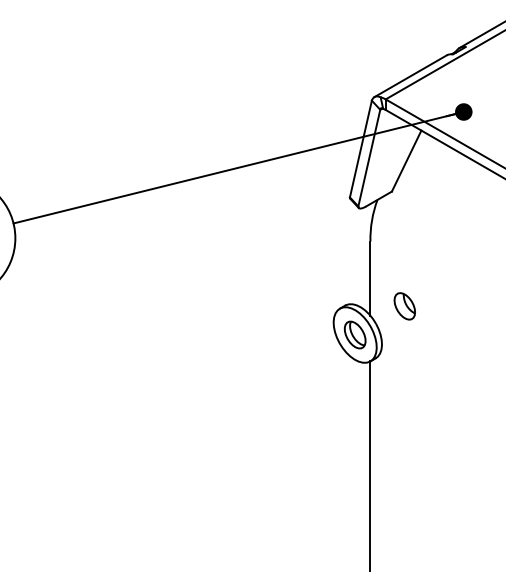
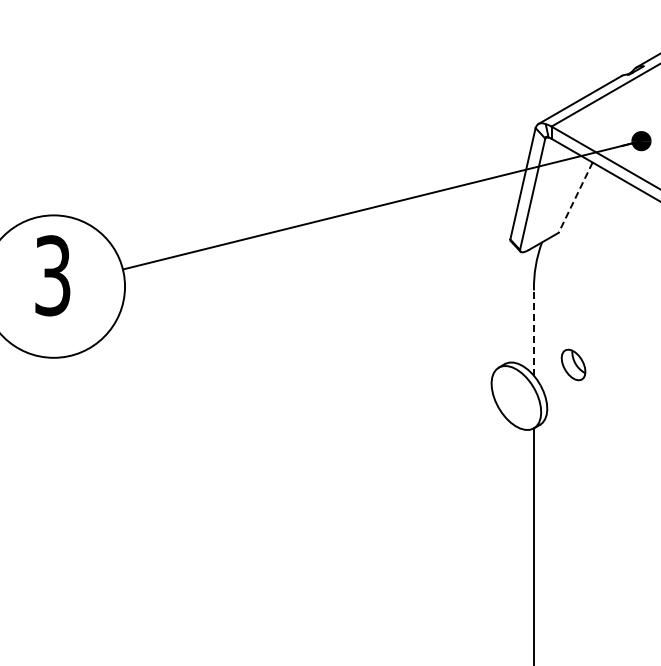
line: (406, 161) -> (575, 198), solid -> dashed
line: (370, 279) -> (533, 333), solid -> dashed
part: (355, 334) -> (516, 397), removed

